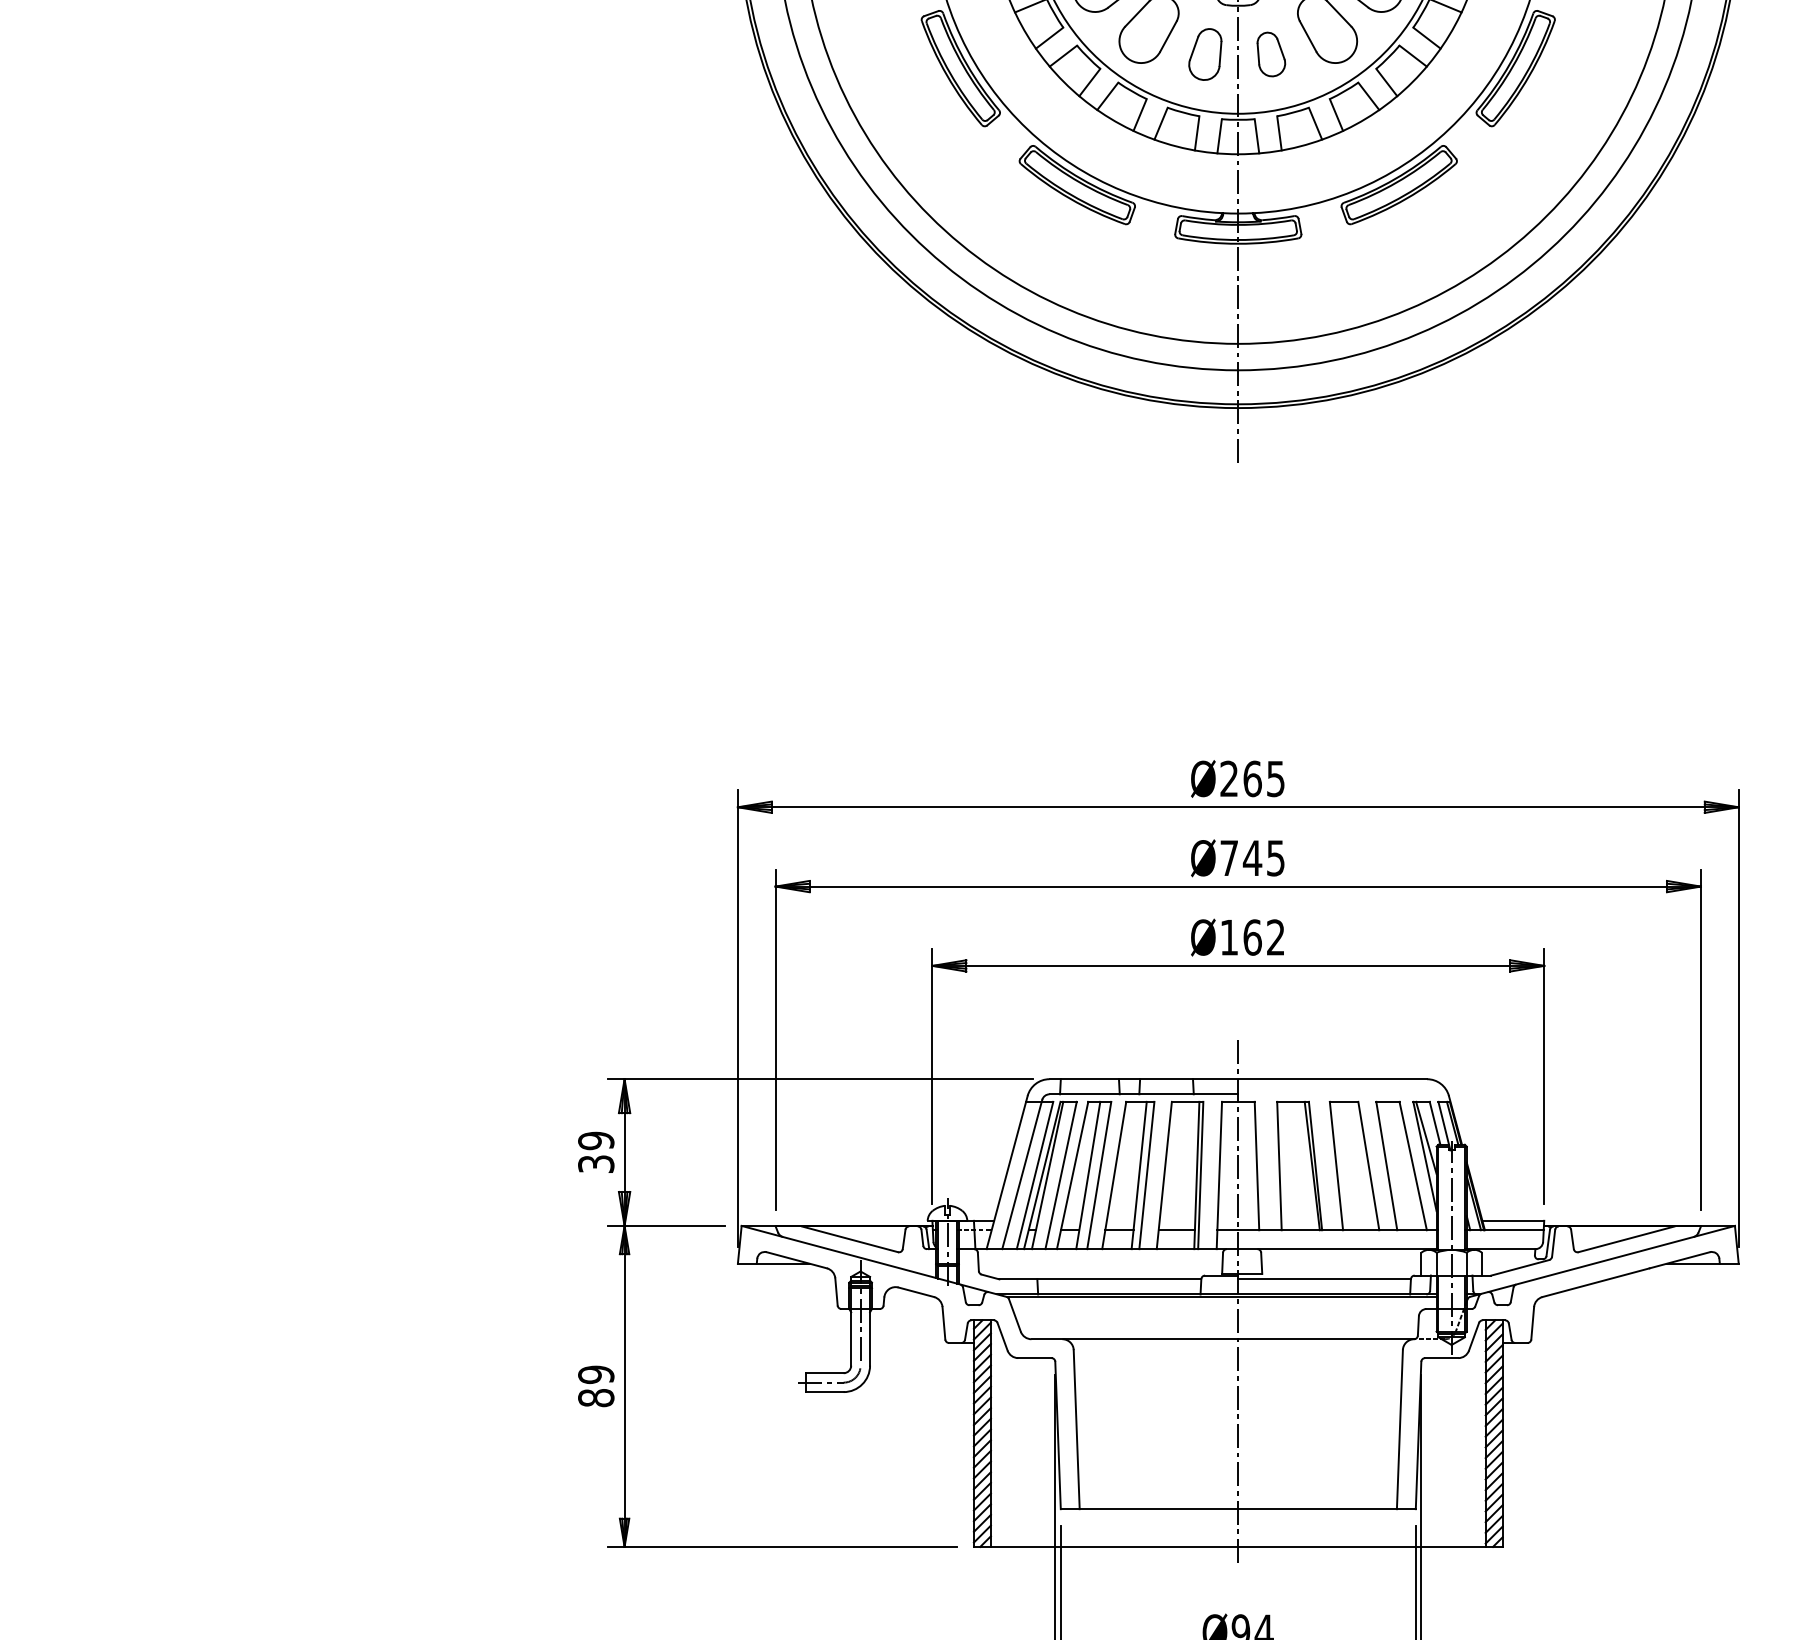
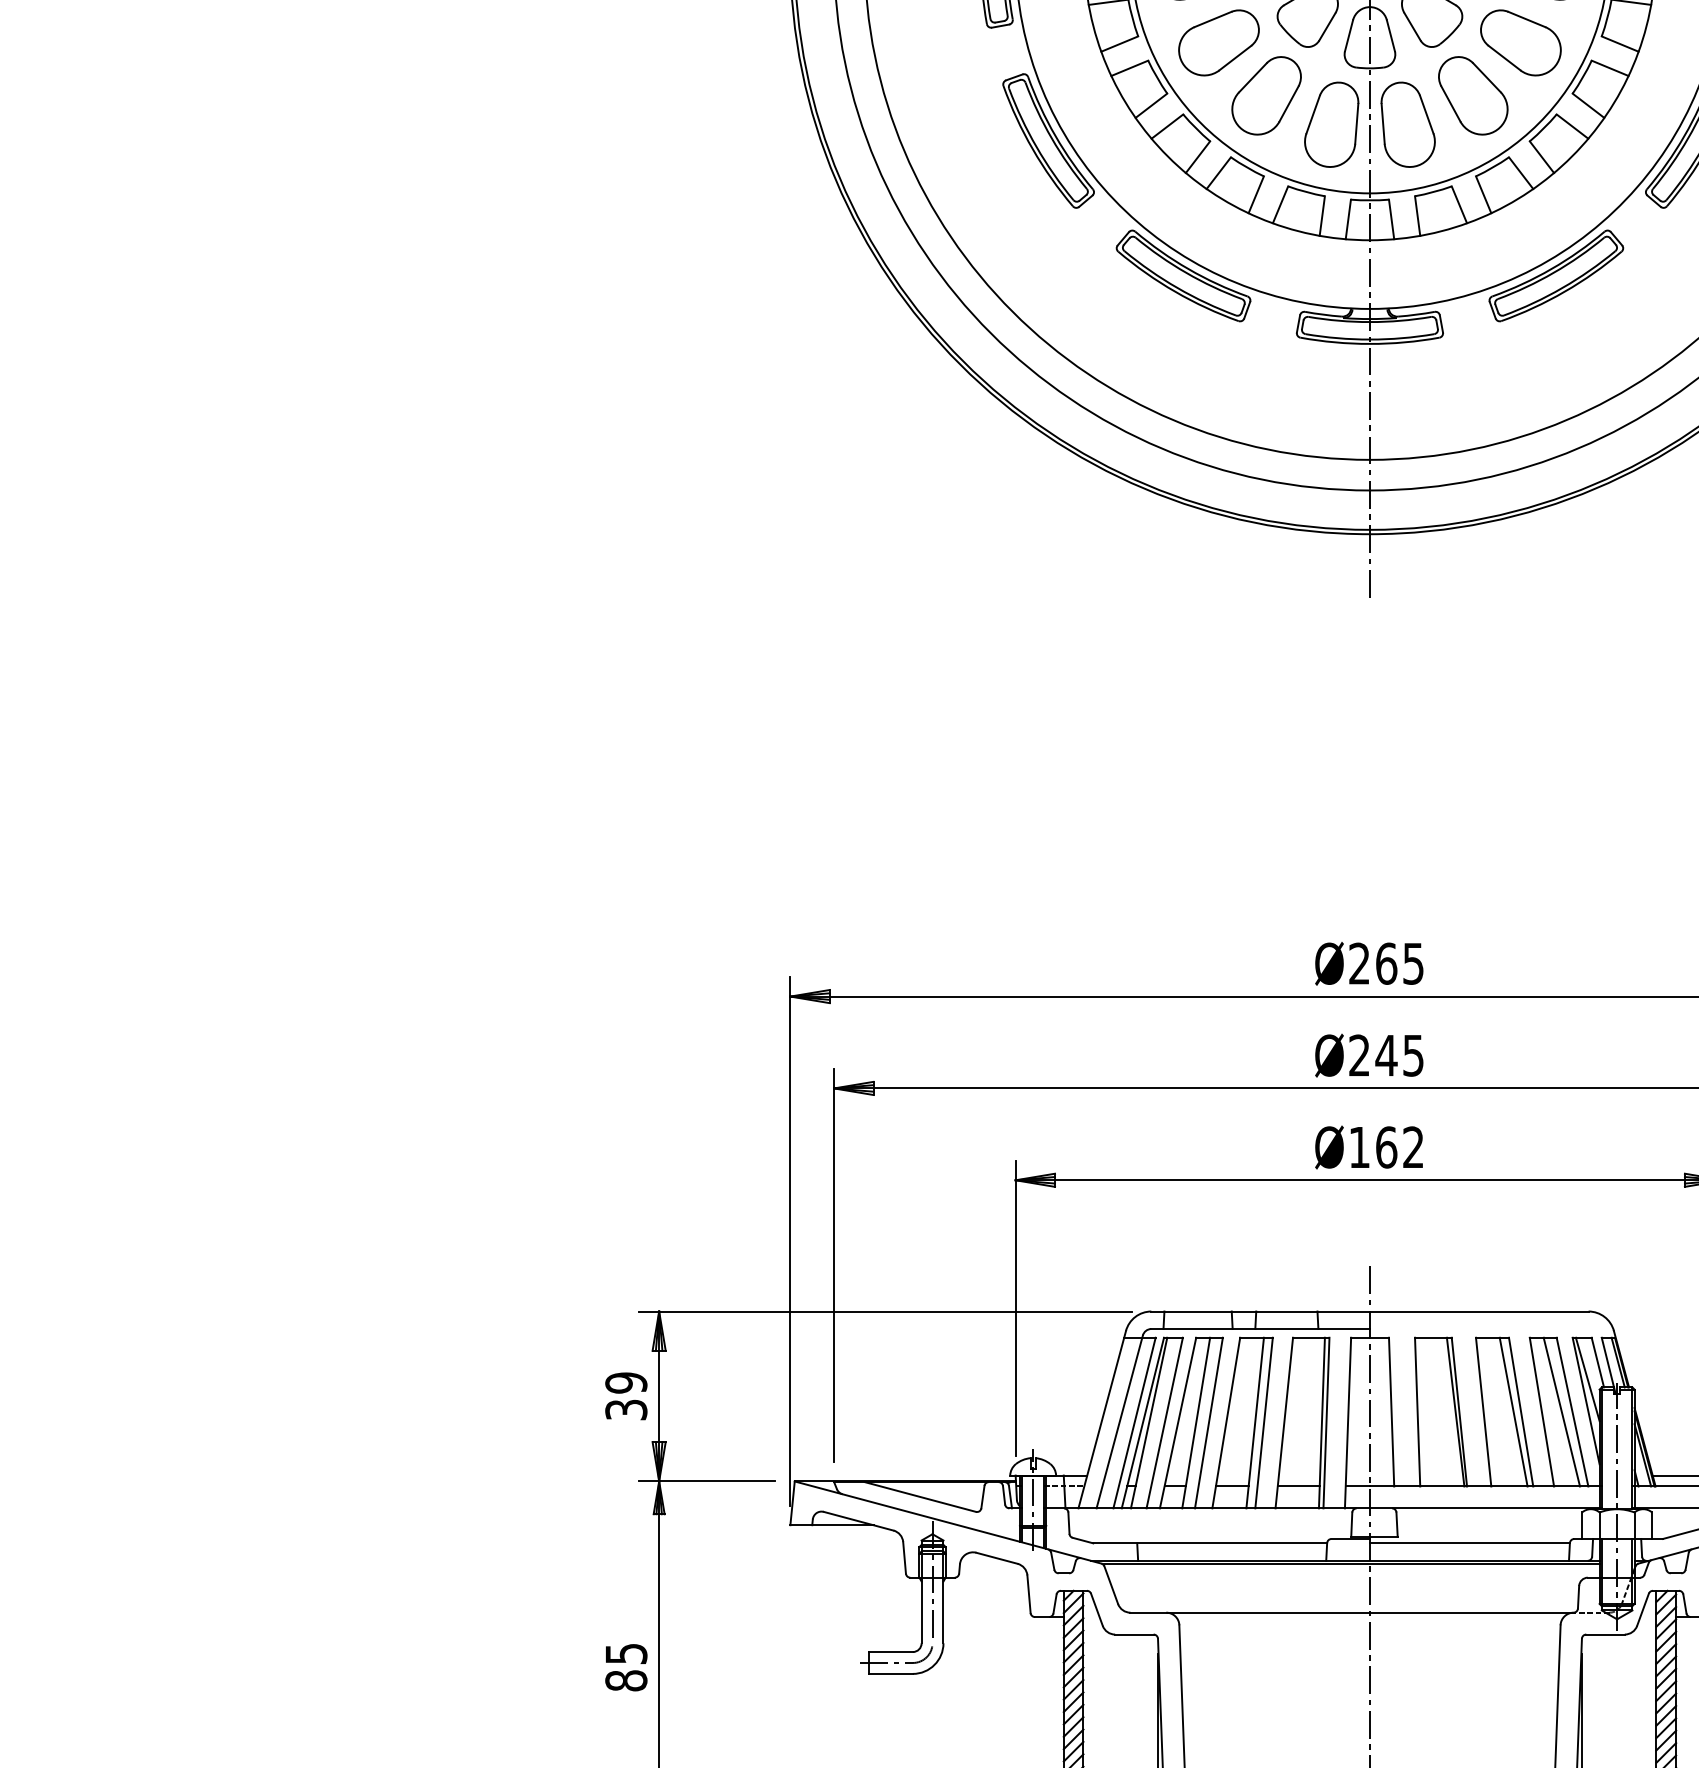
part: (1205, 54) -> (1331, 124), size x1.43
part: (1271, 54) -> (1408, 124), size x1.67
text: (1228, 857) -> (1358, 1054), Ø745 -> Ø245
line: (1362, 1165) -> (1513, 1411), added
line: (1403, 1165) -> (1561, 1411), added
text: (596, 1374) -> (626, 1653), 89 -> 85

